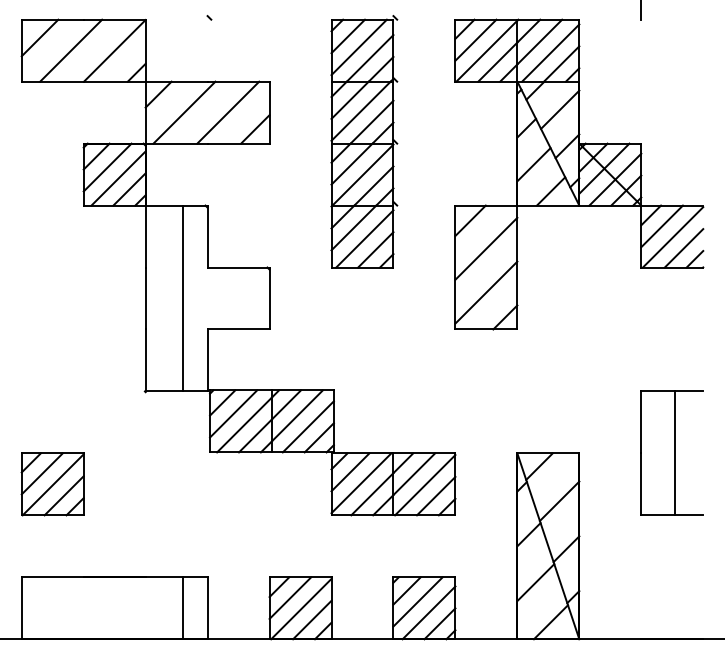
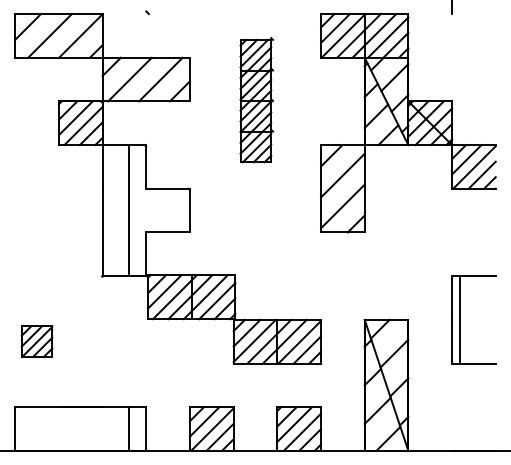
part: (364, 141) -> (256, 99), size x0.7
line: (674, 453) -> (459, 319), moved
part: (52, 484) -> (36, 341), size x0.7

